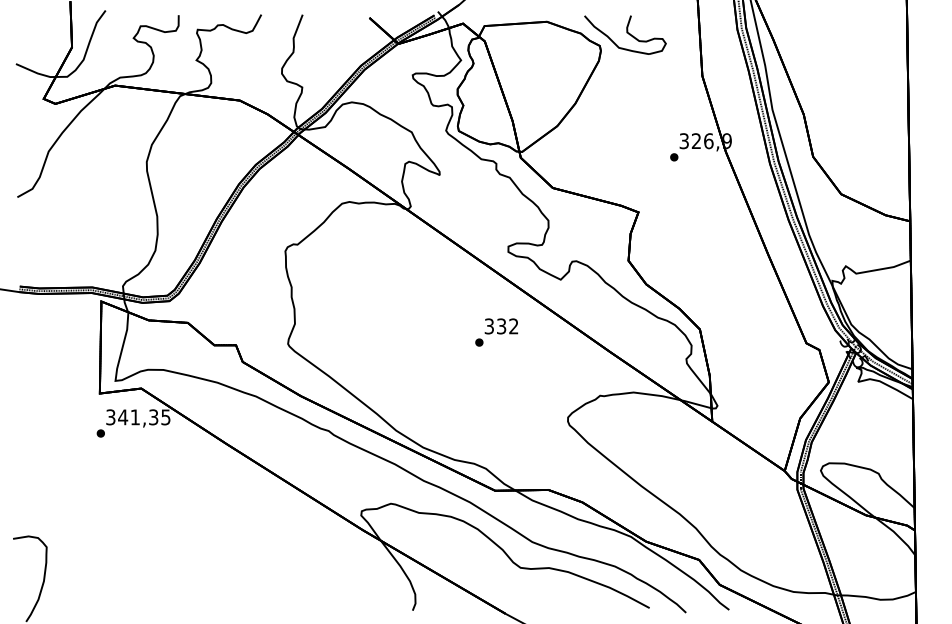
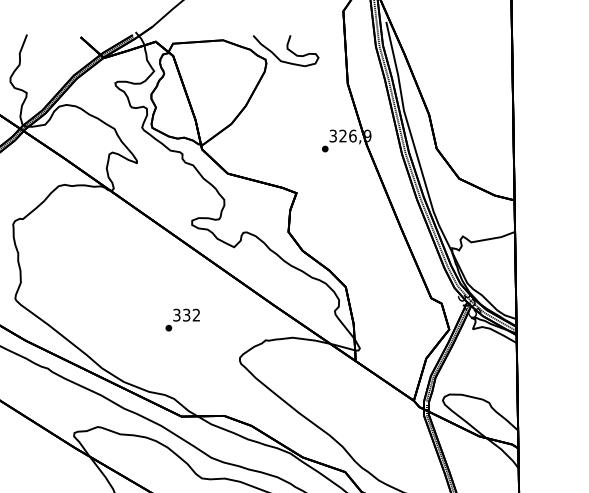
text: (496, 332) -> (182, 320), moved

